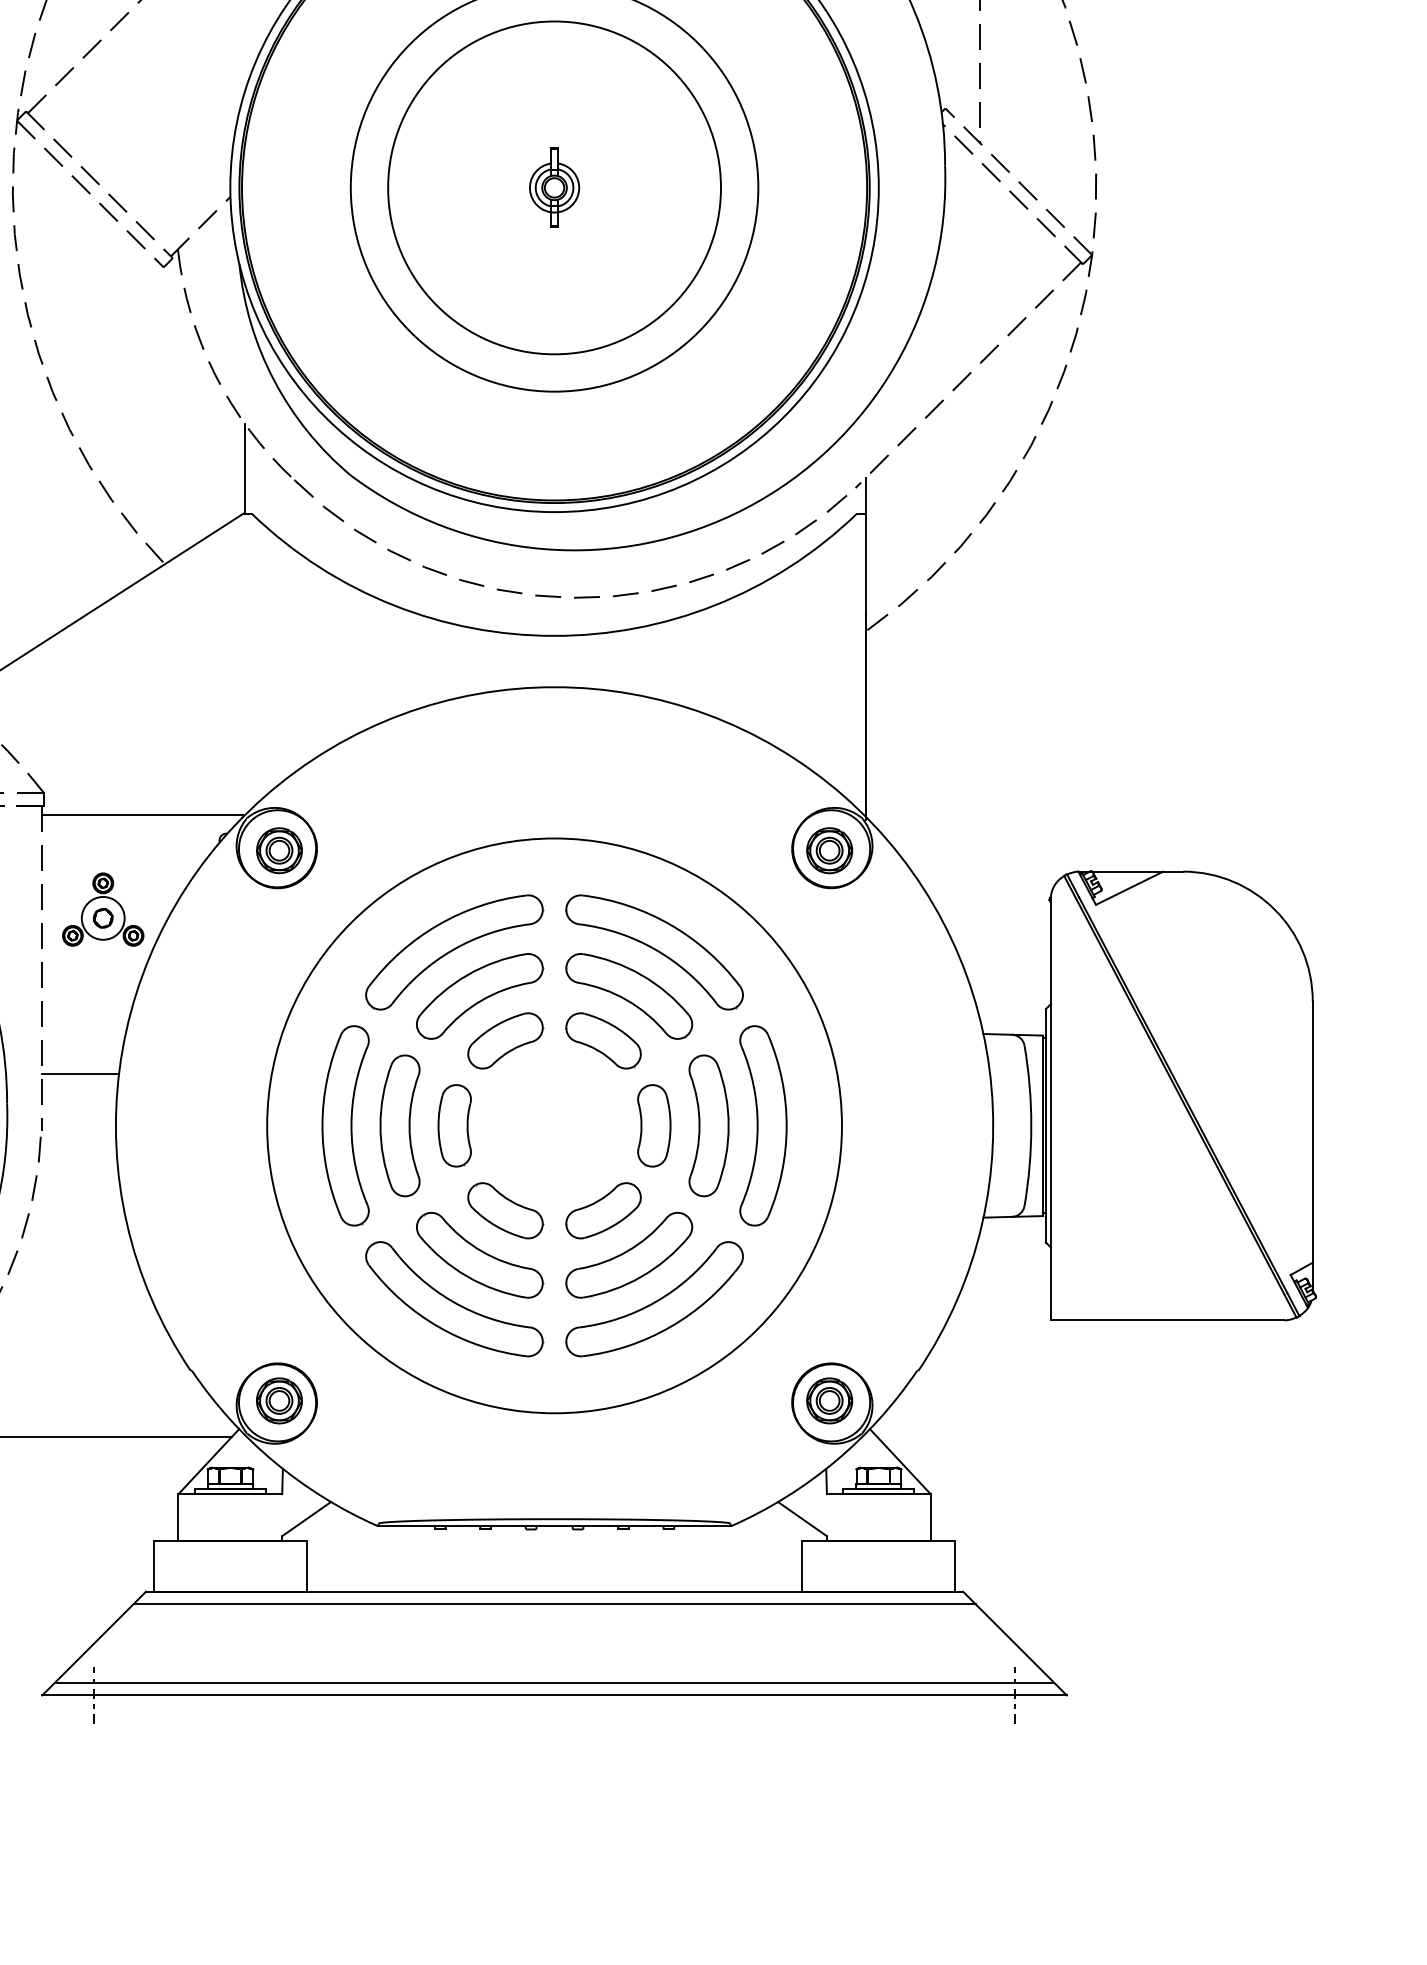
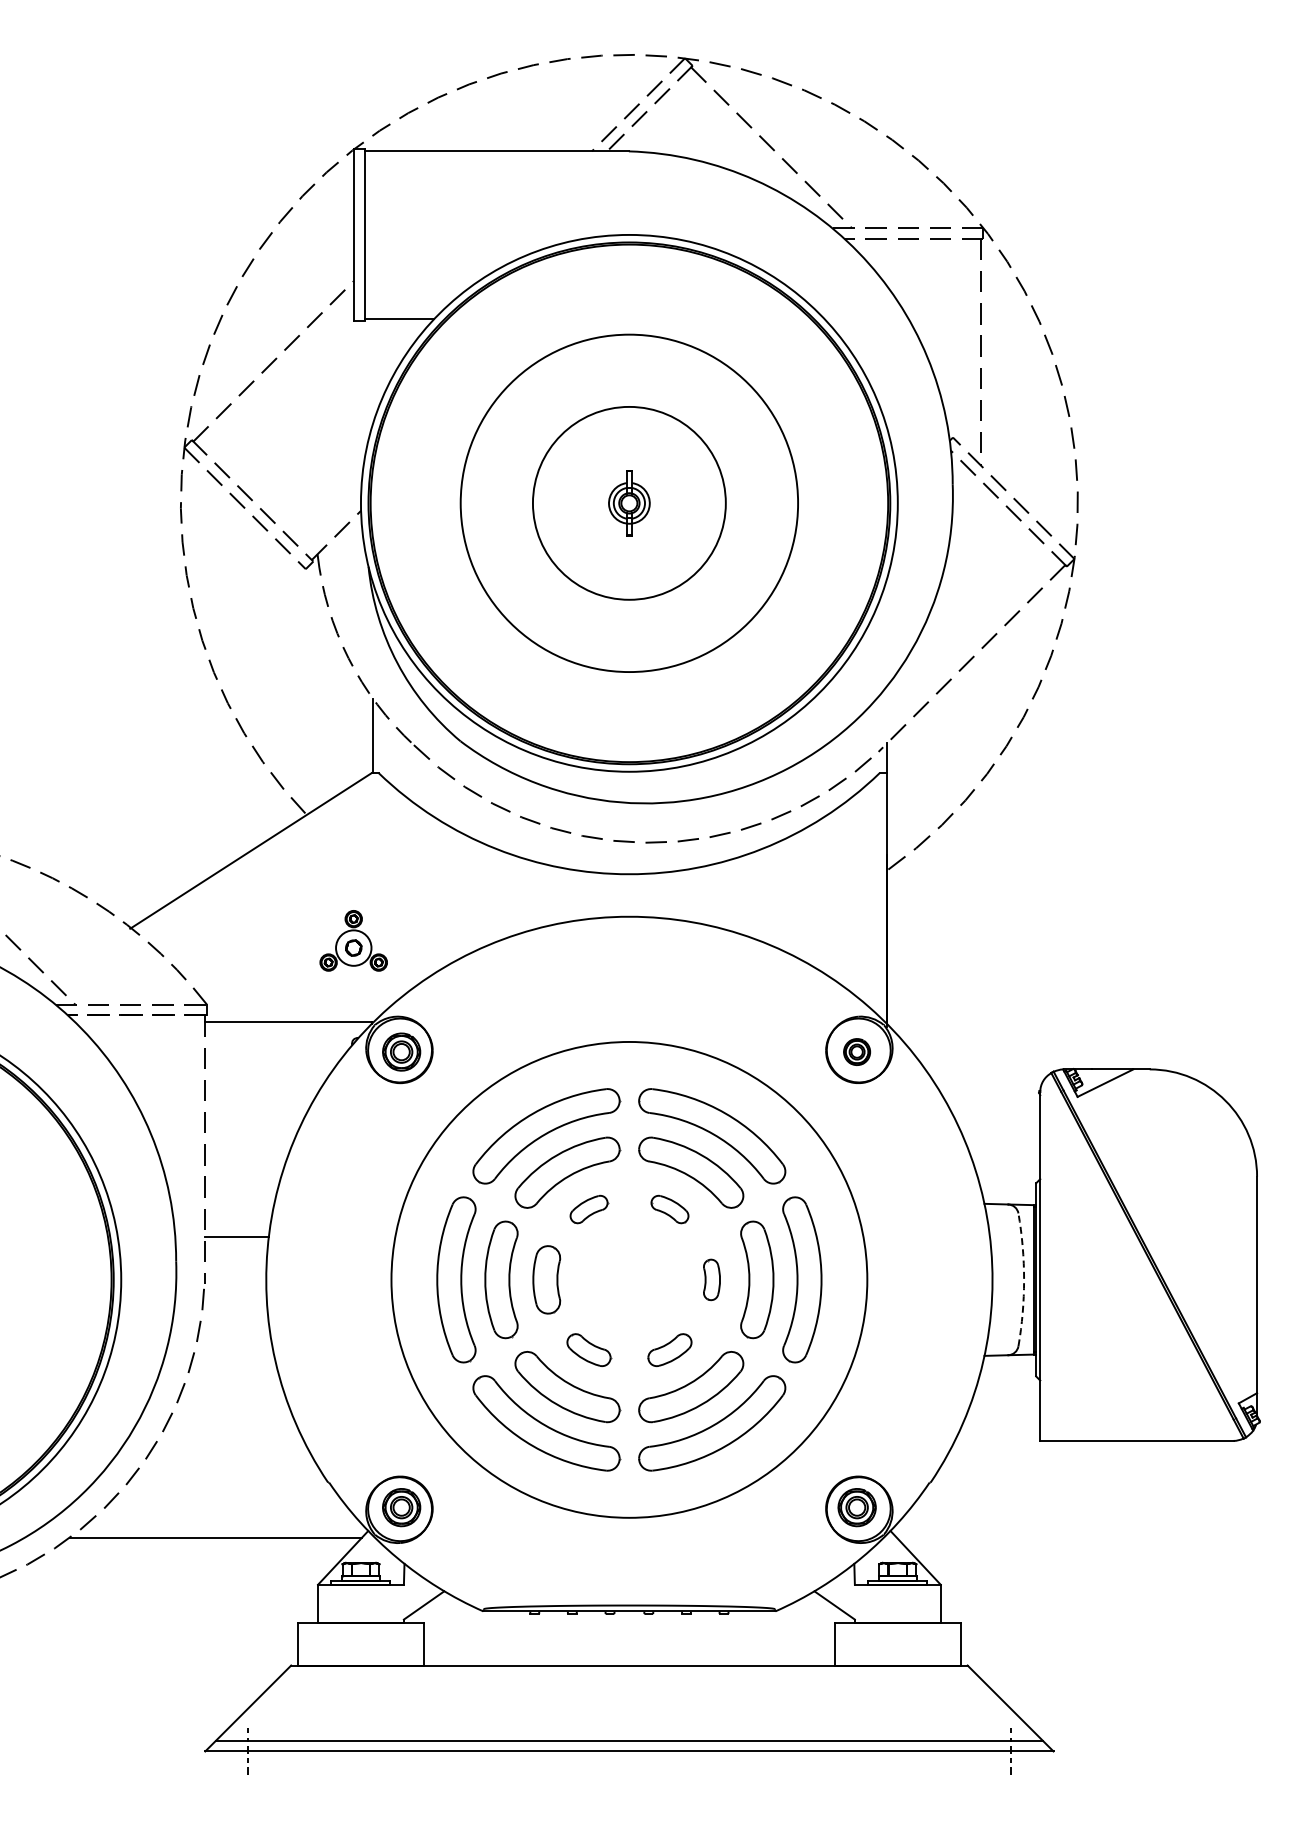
circle: (554, 188) -> (629, 503), size x0.7
part: (828, 849) -> (856, 1051), size x0.7
part: (102, 909) -> (353, 940), moved
part: (506, 1040) -> (589, 1209), size x0.6
part: (603, 1040) -> (669, 1209), size x0.6
part: (653, 1125) -> (711, 1279), size x0.6
arc: (1031, 1125) -> (1024, 1279), solid -> dashed
part: (506, 1209) -> (589, 1349), size x0.7
part: (603, 1209) -> (669, 1349), size x0.7
line: (553, 1603) -> (628, 1675), removed

